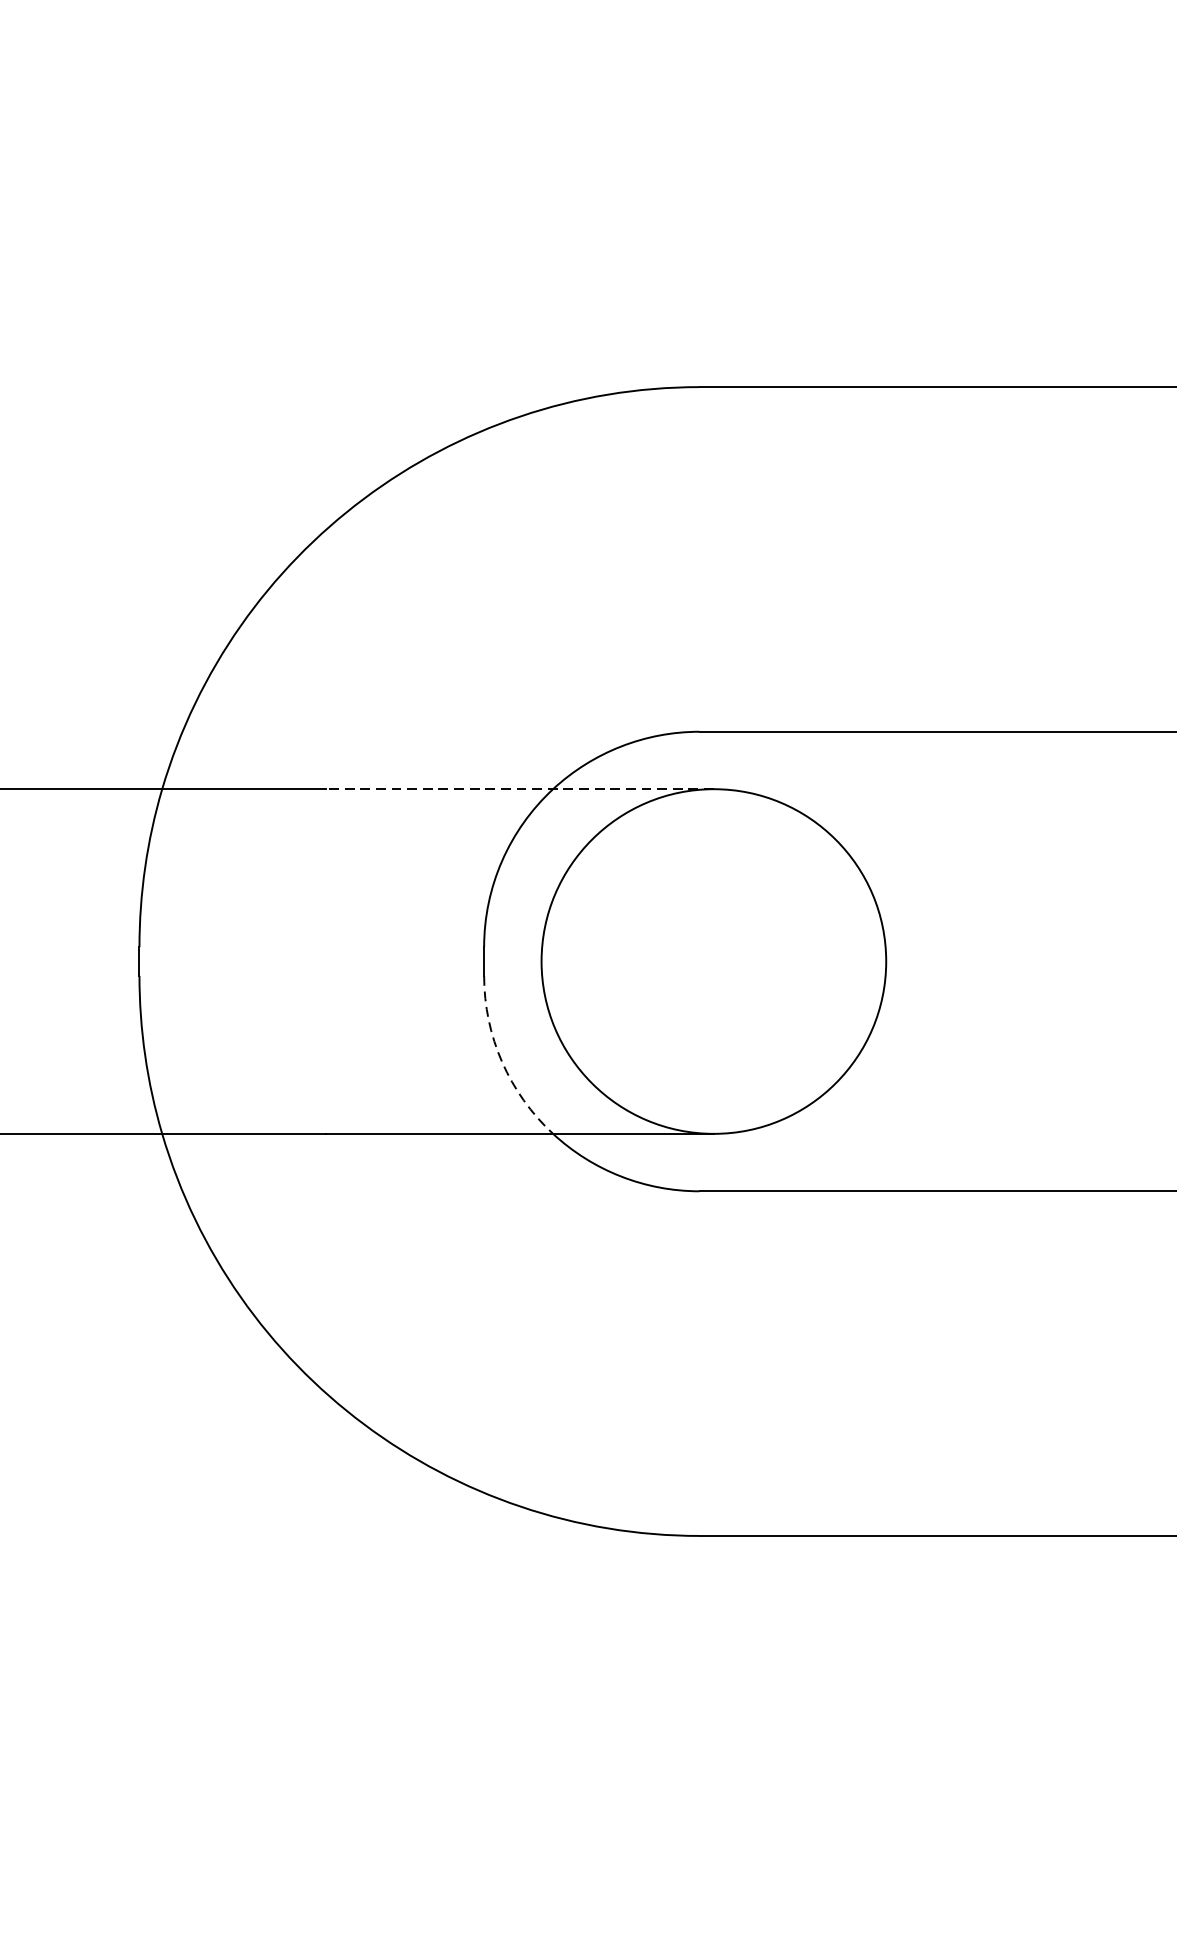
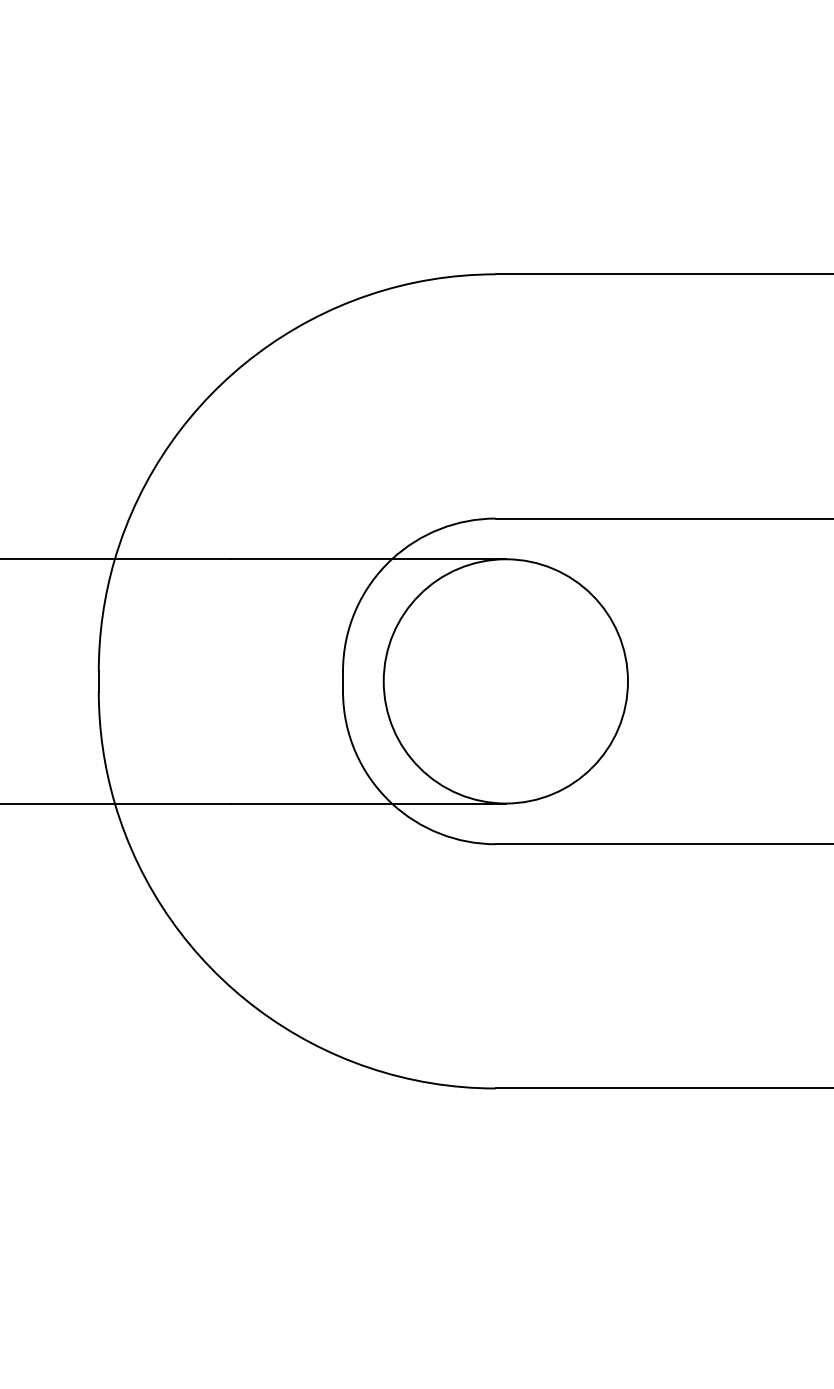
line: (518, 789) -> (367, 559), dashed -> solid
arc: (501, 1061) -> (355, 752), dashed -> solid

